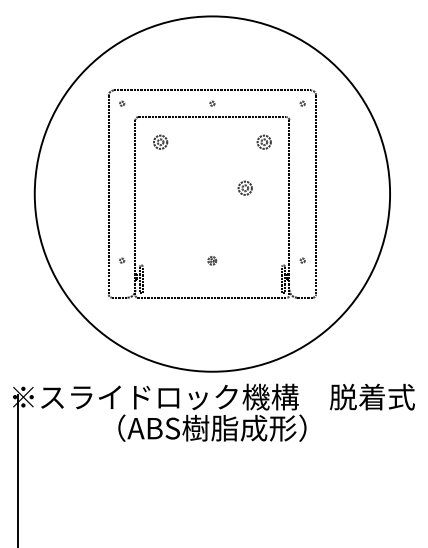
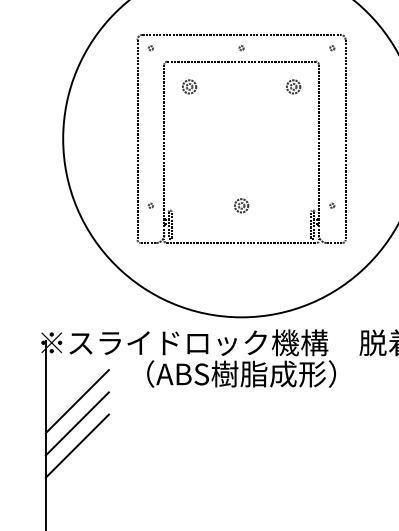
part: (244, 187) -> (273, 132), removed
part: (211, 260) -> (240, 205), size x1.67
line: (48, 455) -> (76, 401), added
line: (48, 477) -> (76, 423), added
line: (48, 499) -> (76, 445), added

